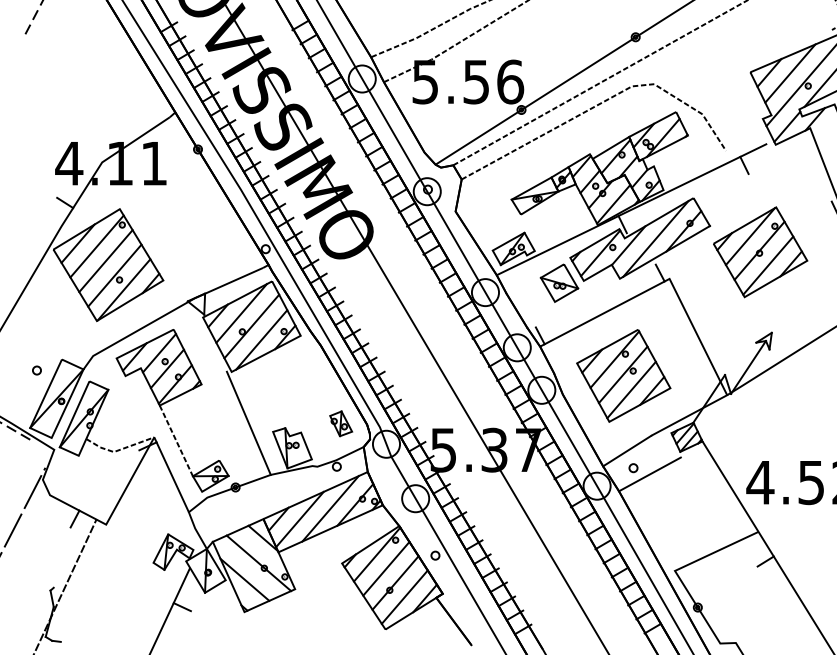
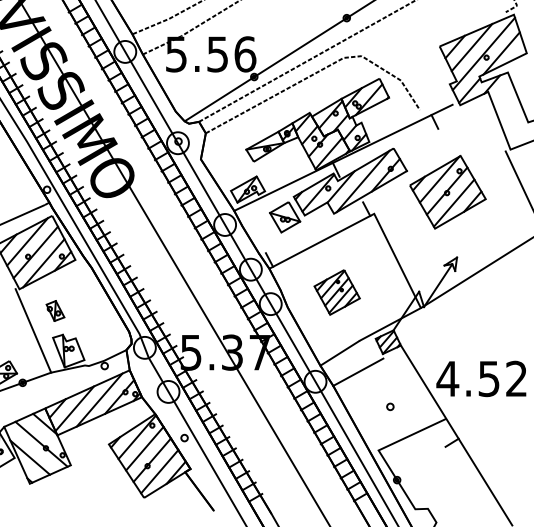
part: (623, 375) -> (336, 292), size x0.6
part: (341, 423) -> (55, 310), moved
part: (633, 468) -> (390, 407), moved

